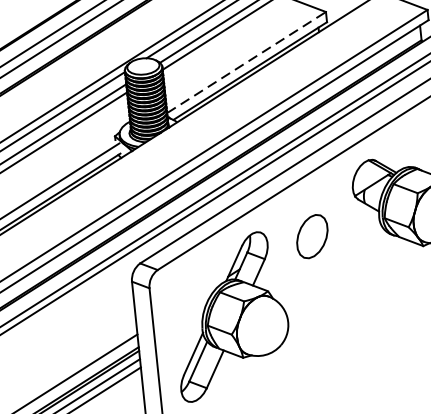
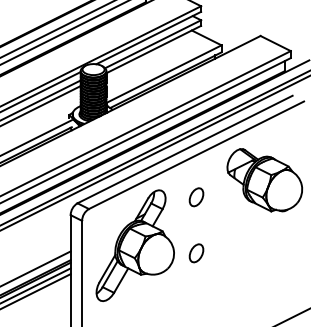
line: (247, 61) -> (164, 73), dashed -> solid
part: (312, 237) -> (196, 197), size x0.62
part: (320, 318) -> (196, 253), added

